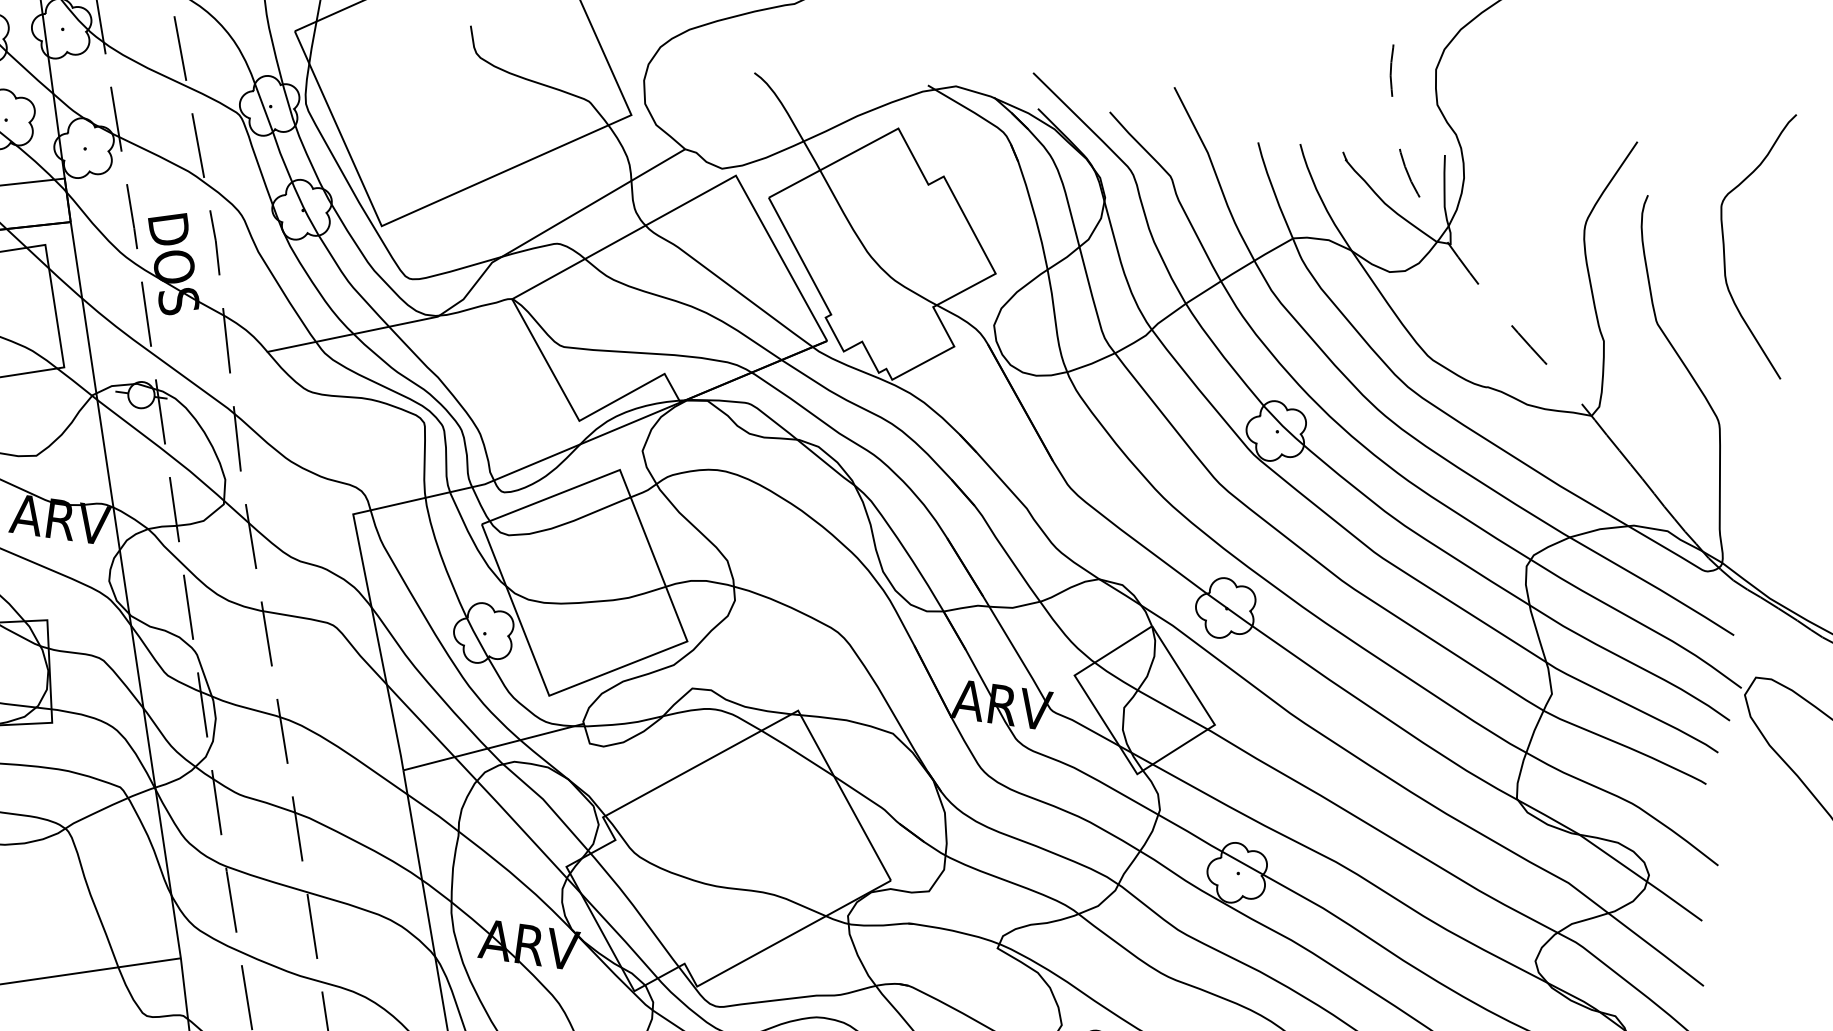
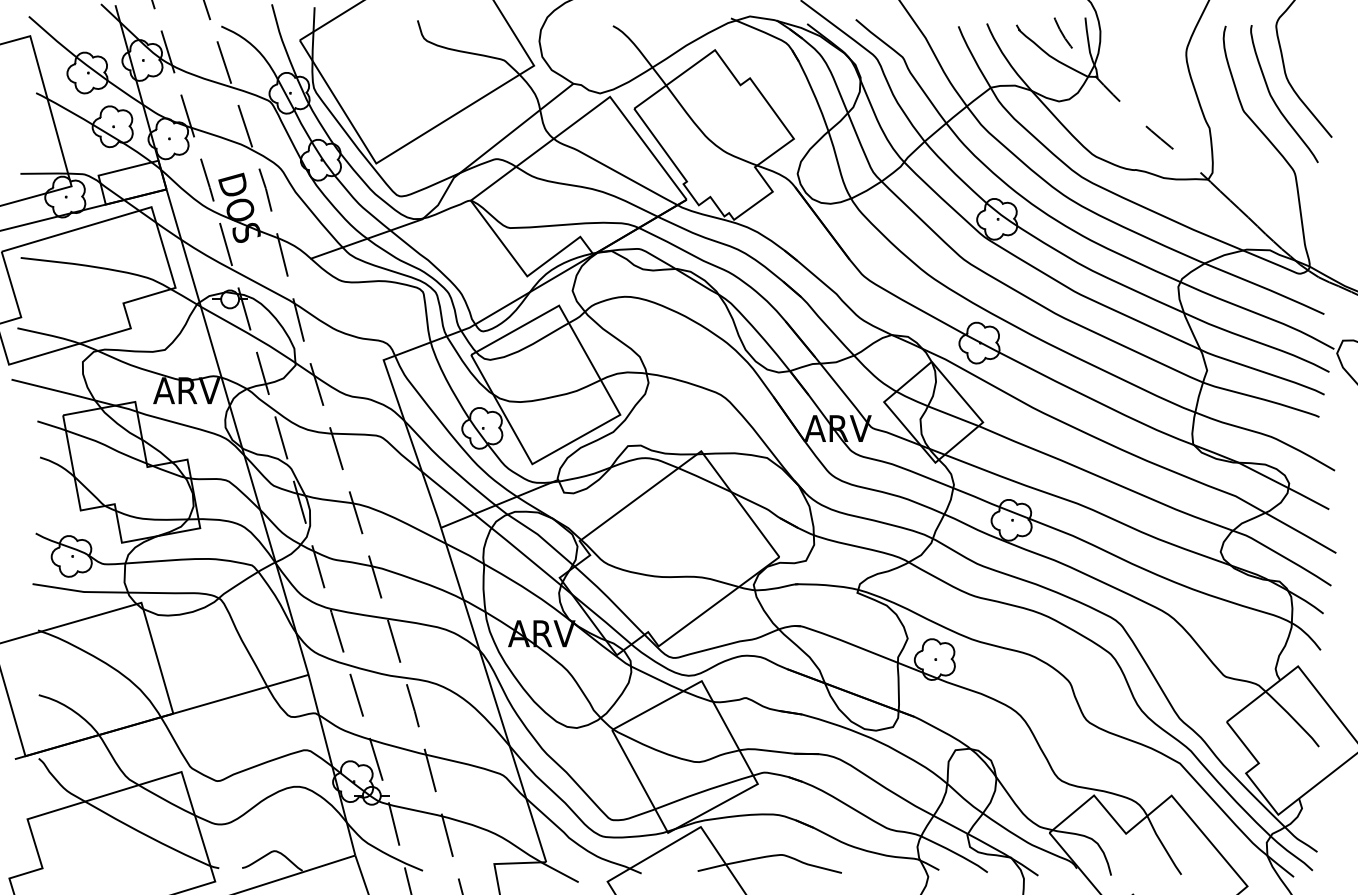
curve: (1705, 315) -> (1275, 101), added

